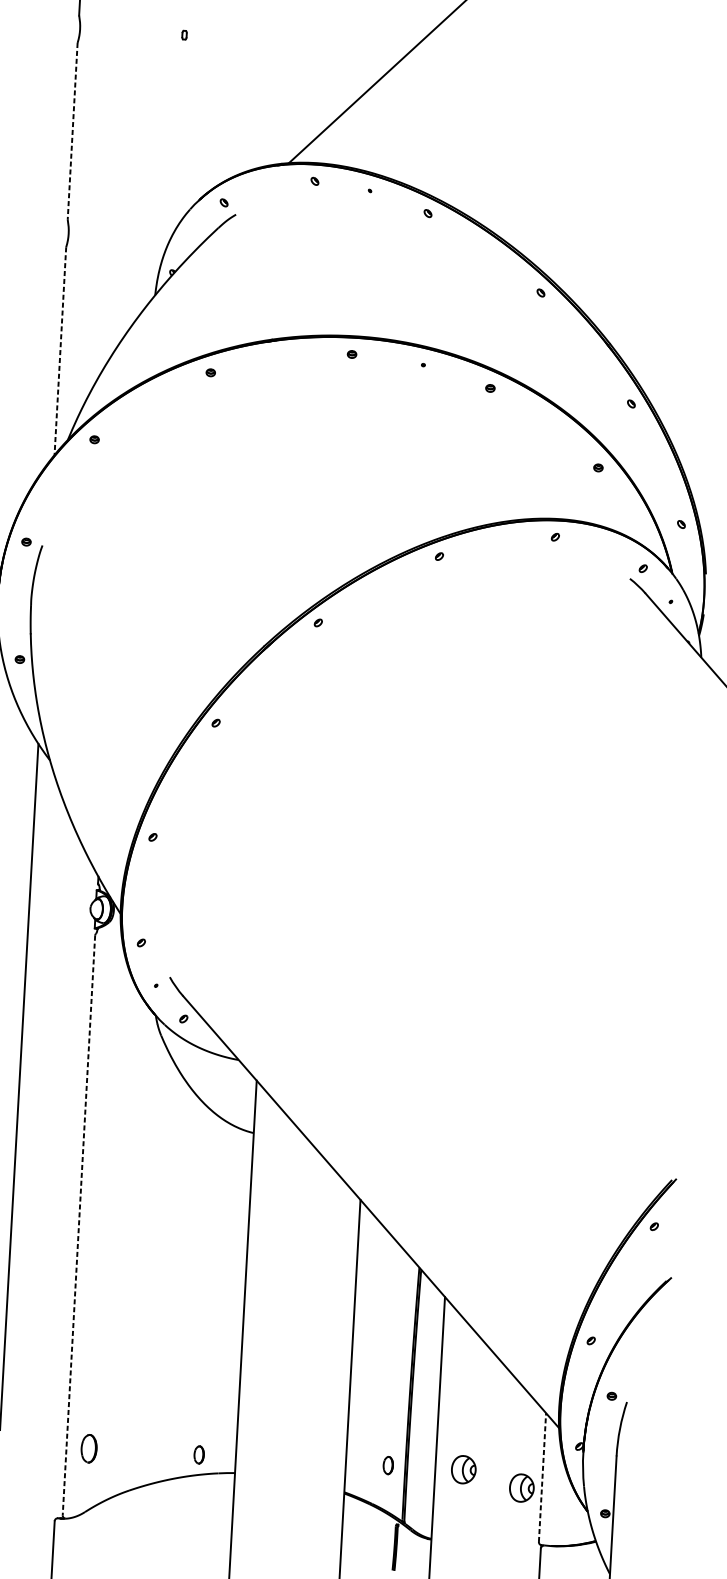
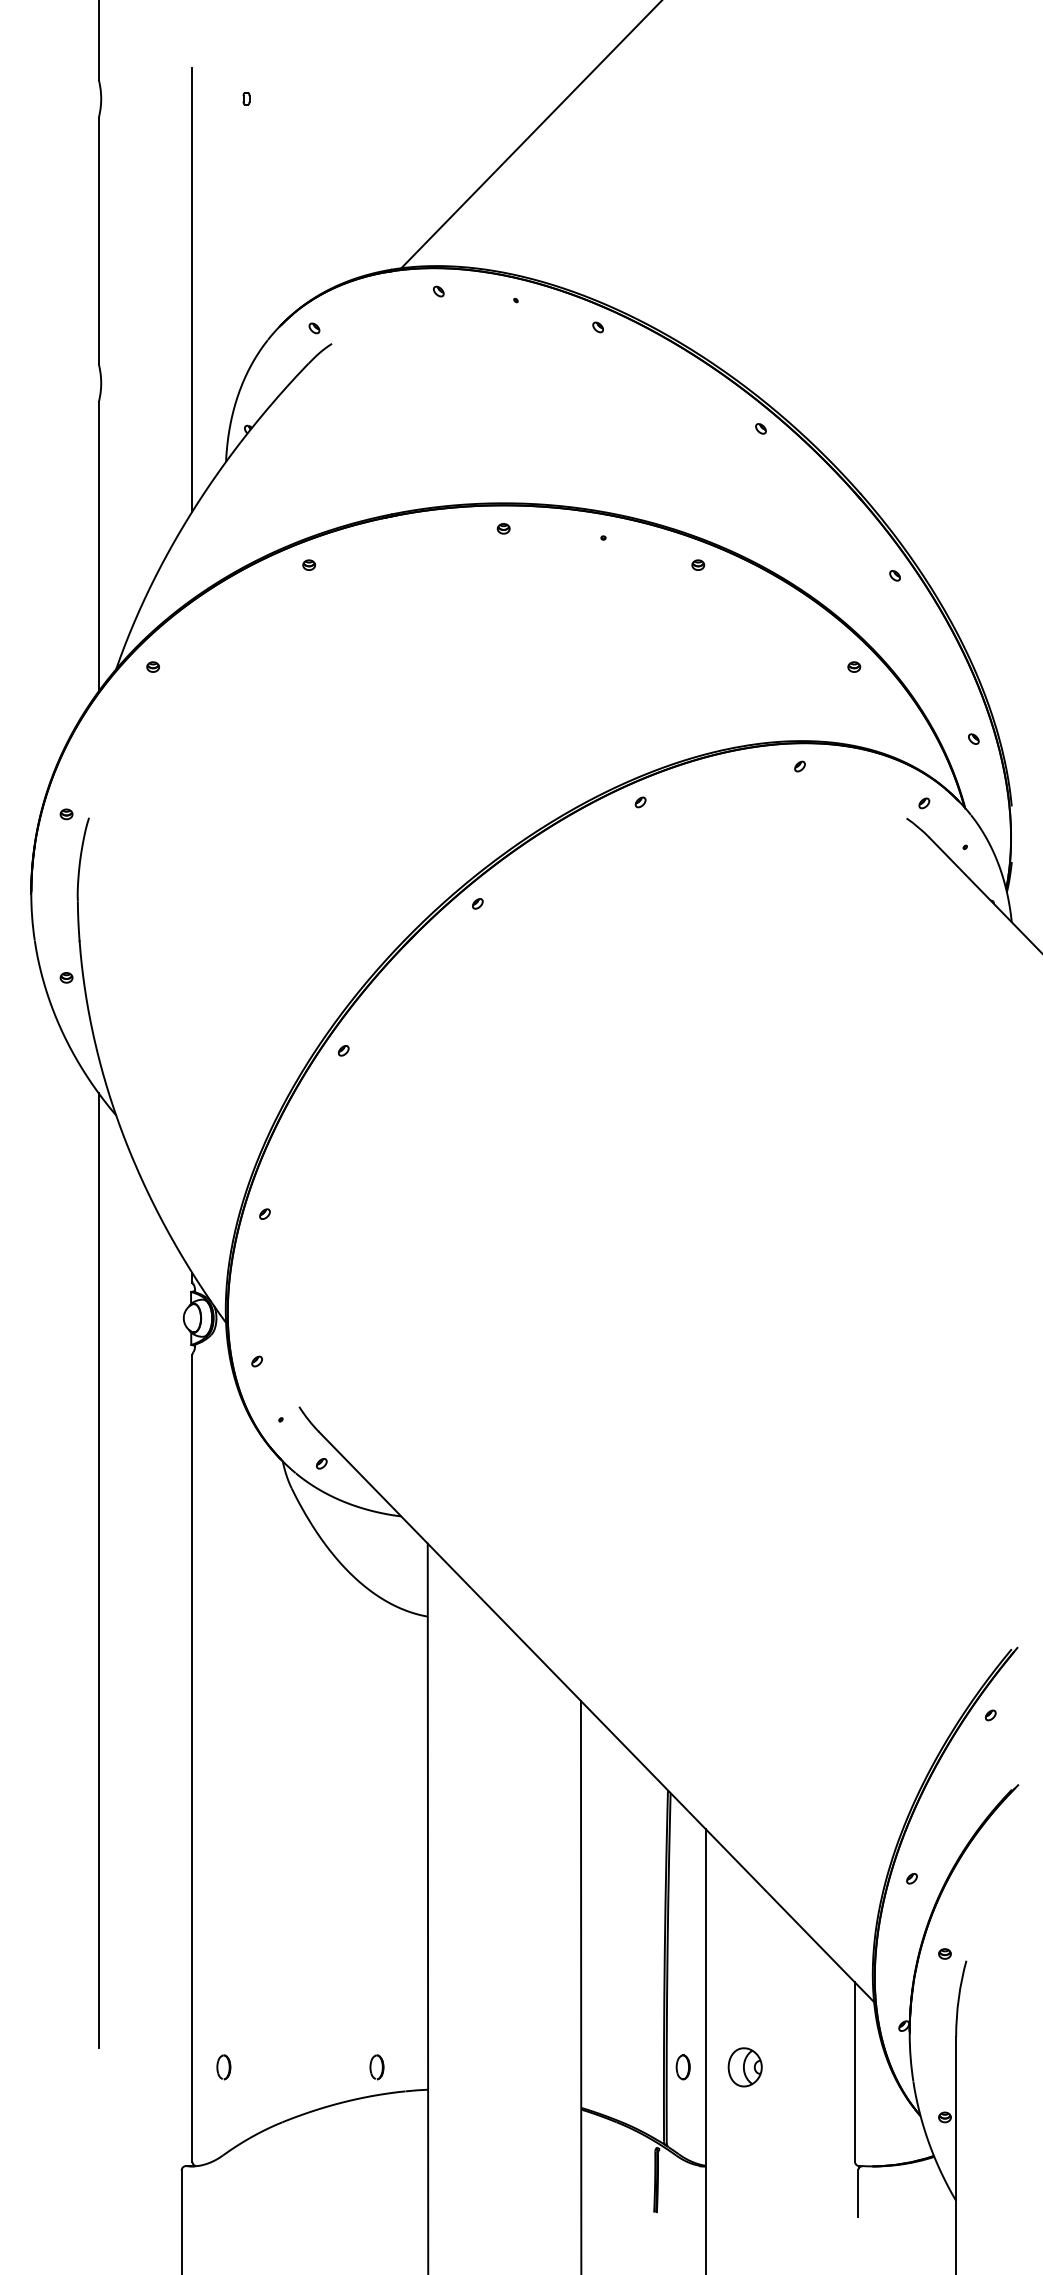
line: (72, 131) -> (98, 241), dashed -> solid
line: (138, 170) -> (192, 289), added
line: (60, 350) -> (98, 546), dashed -> solid
line: (79, 1225) -> (192, 1758), dashed -> solid
part: (88, 1448) -> (223, 2067), size x0.62
part: (387, 1465) -> (682, 2067), moved
line: (542, 1477) -> (855, 2072), dashed -> solid
part: (521, 1488) -> (826, 2088), removed

